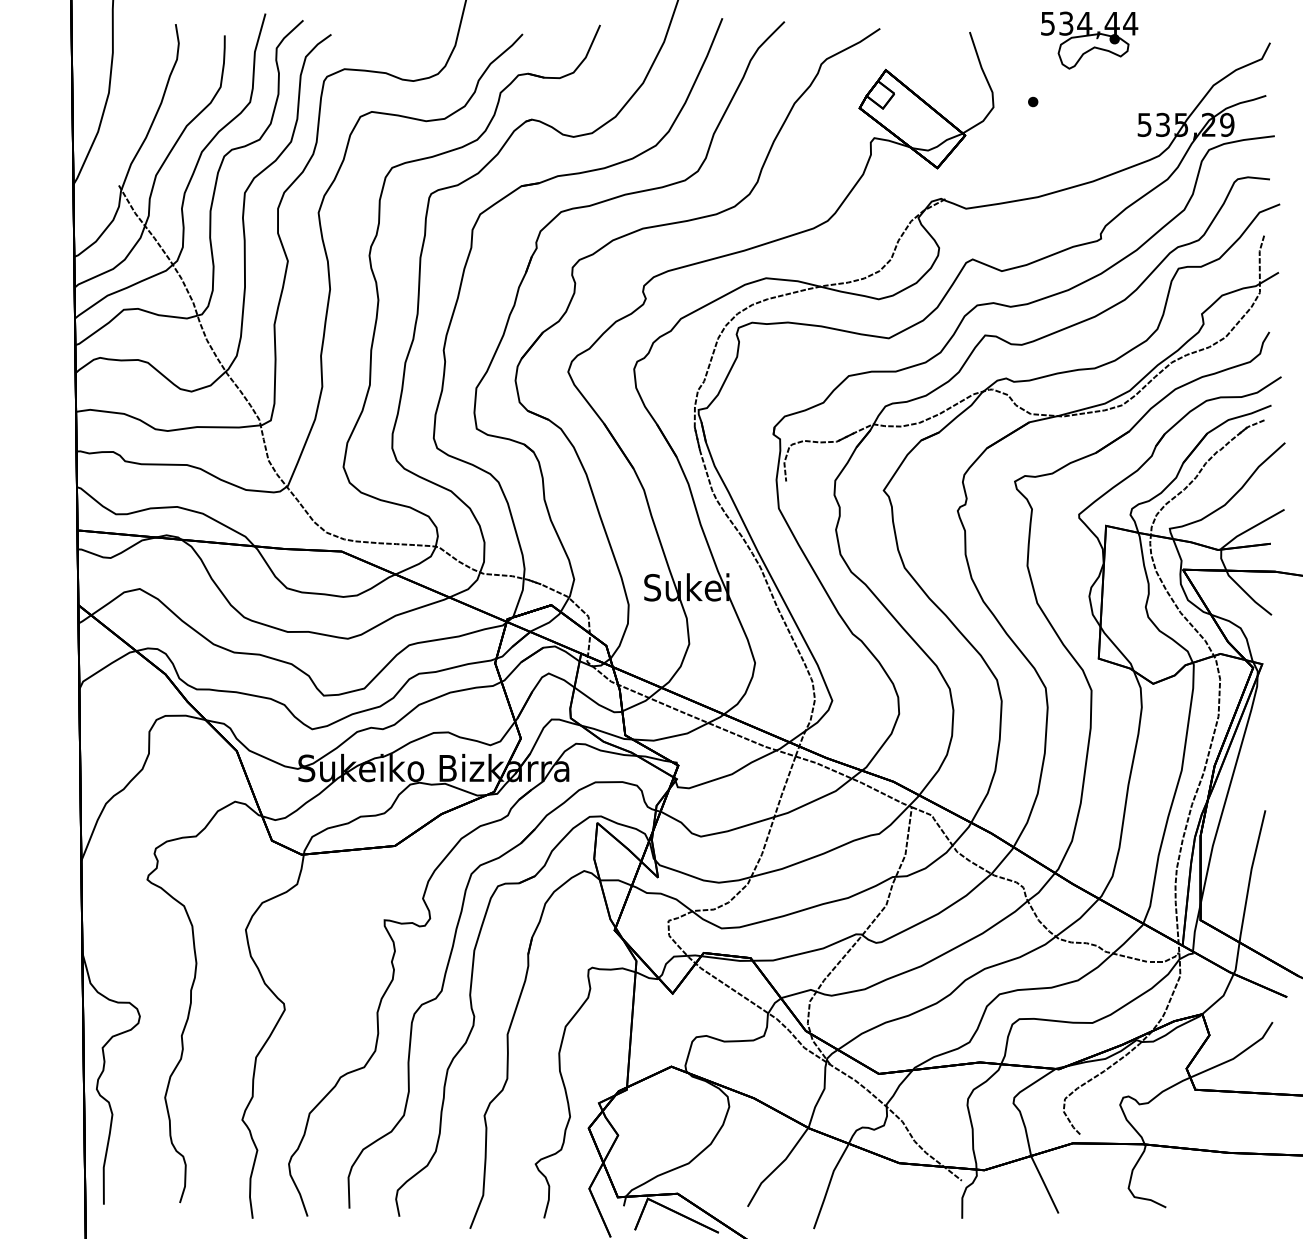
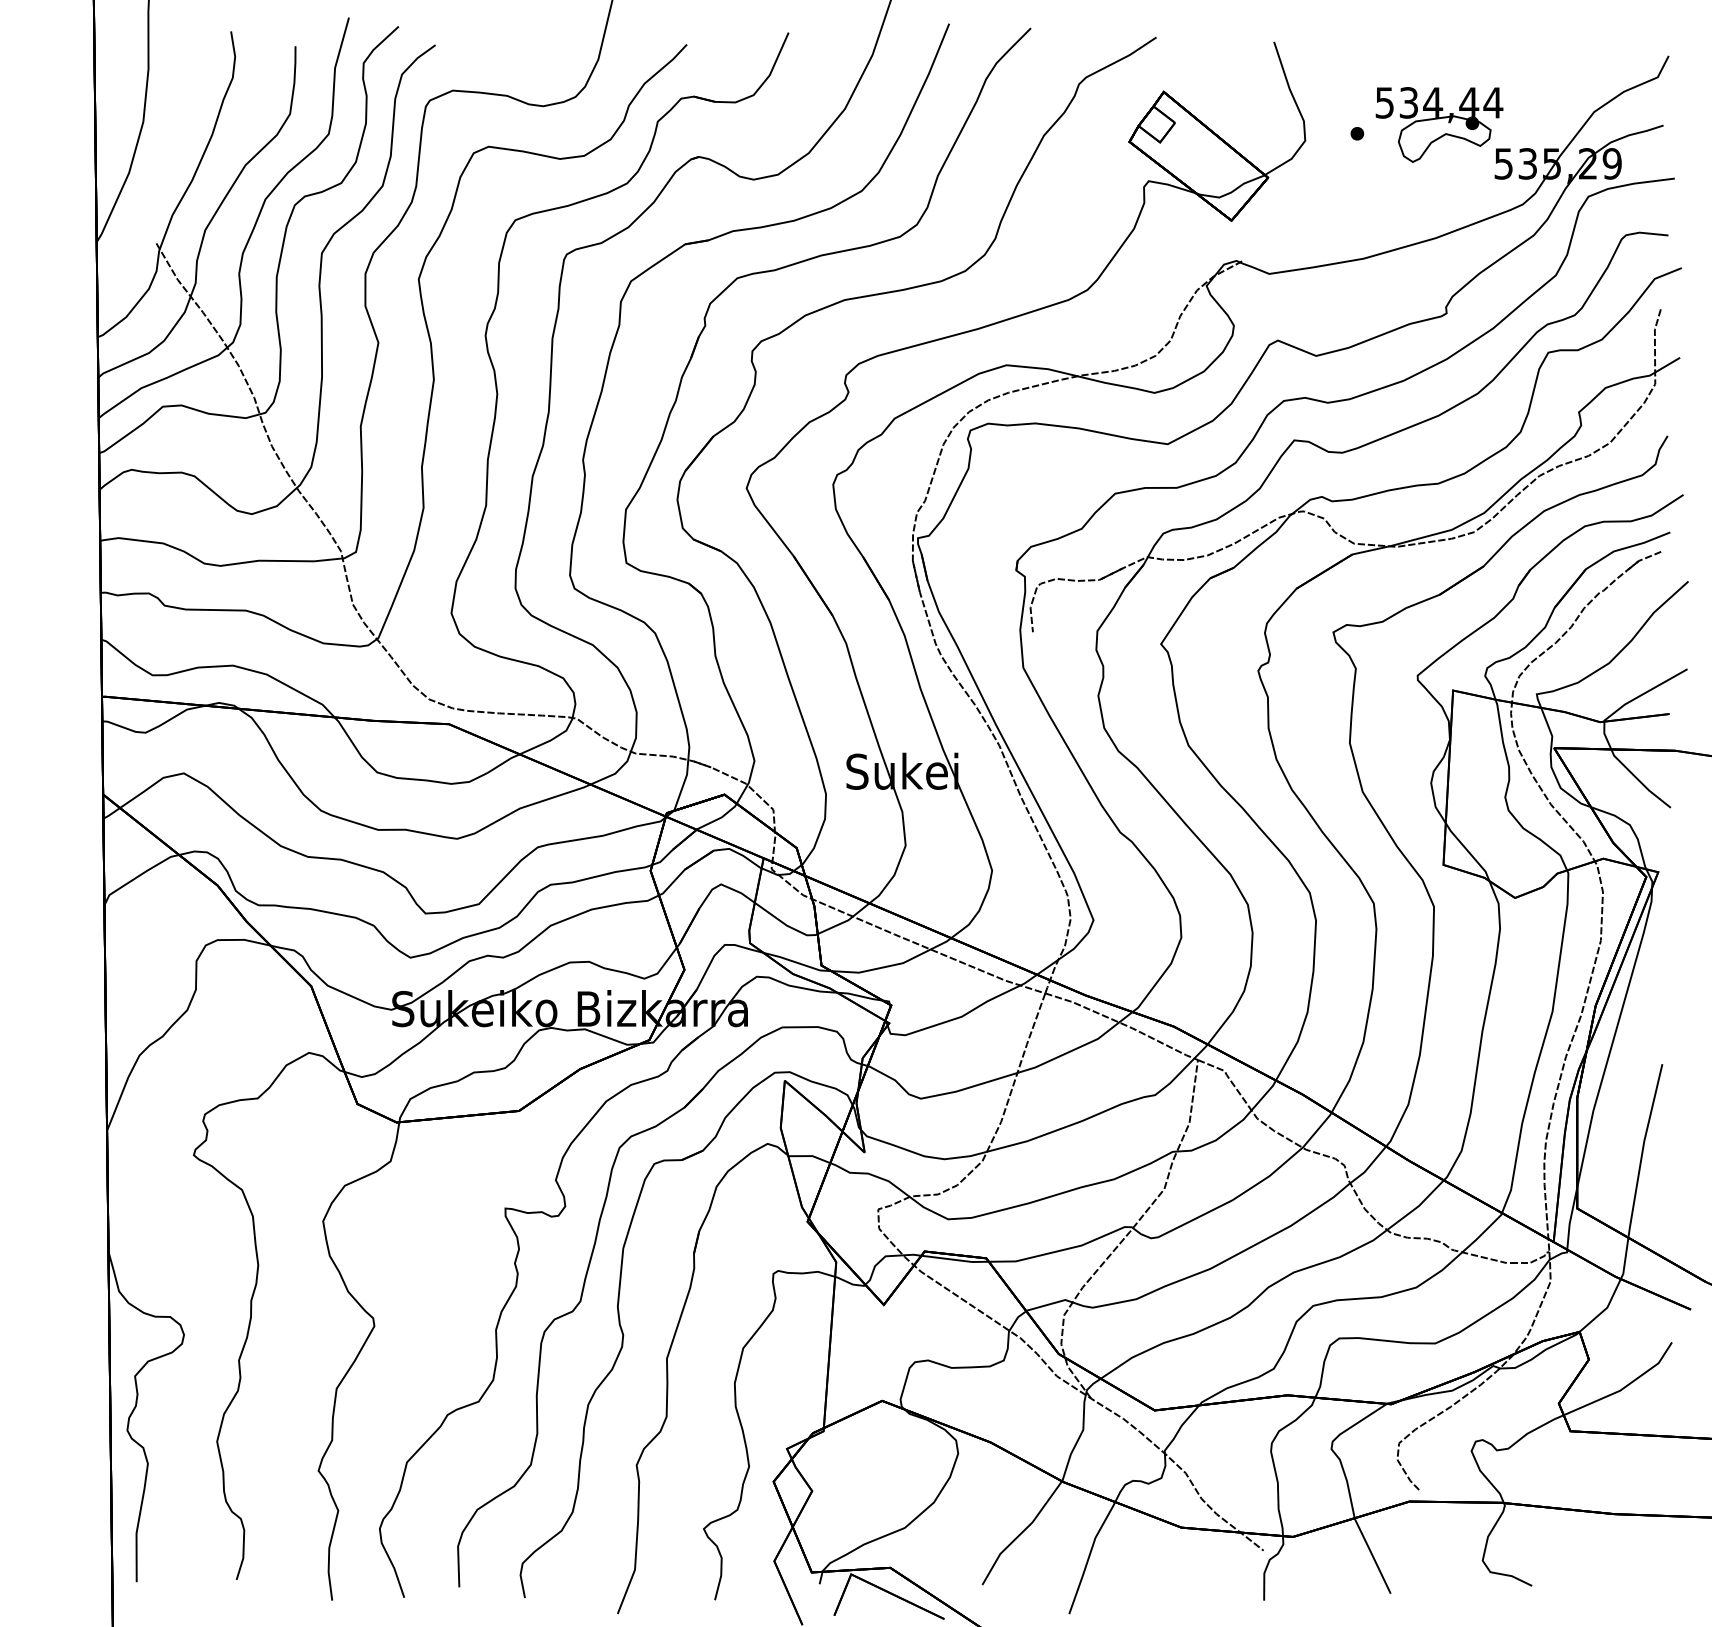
part: (1089, 40) -> (1439, 124), moved

